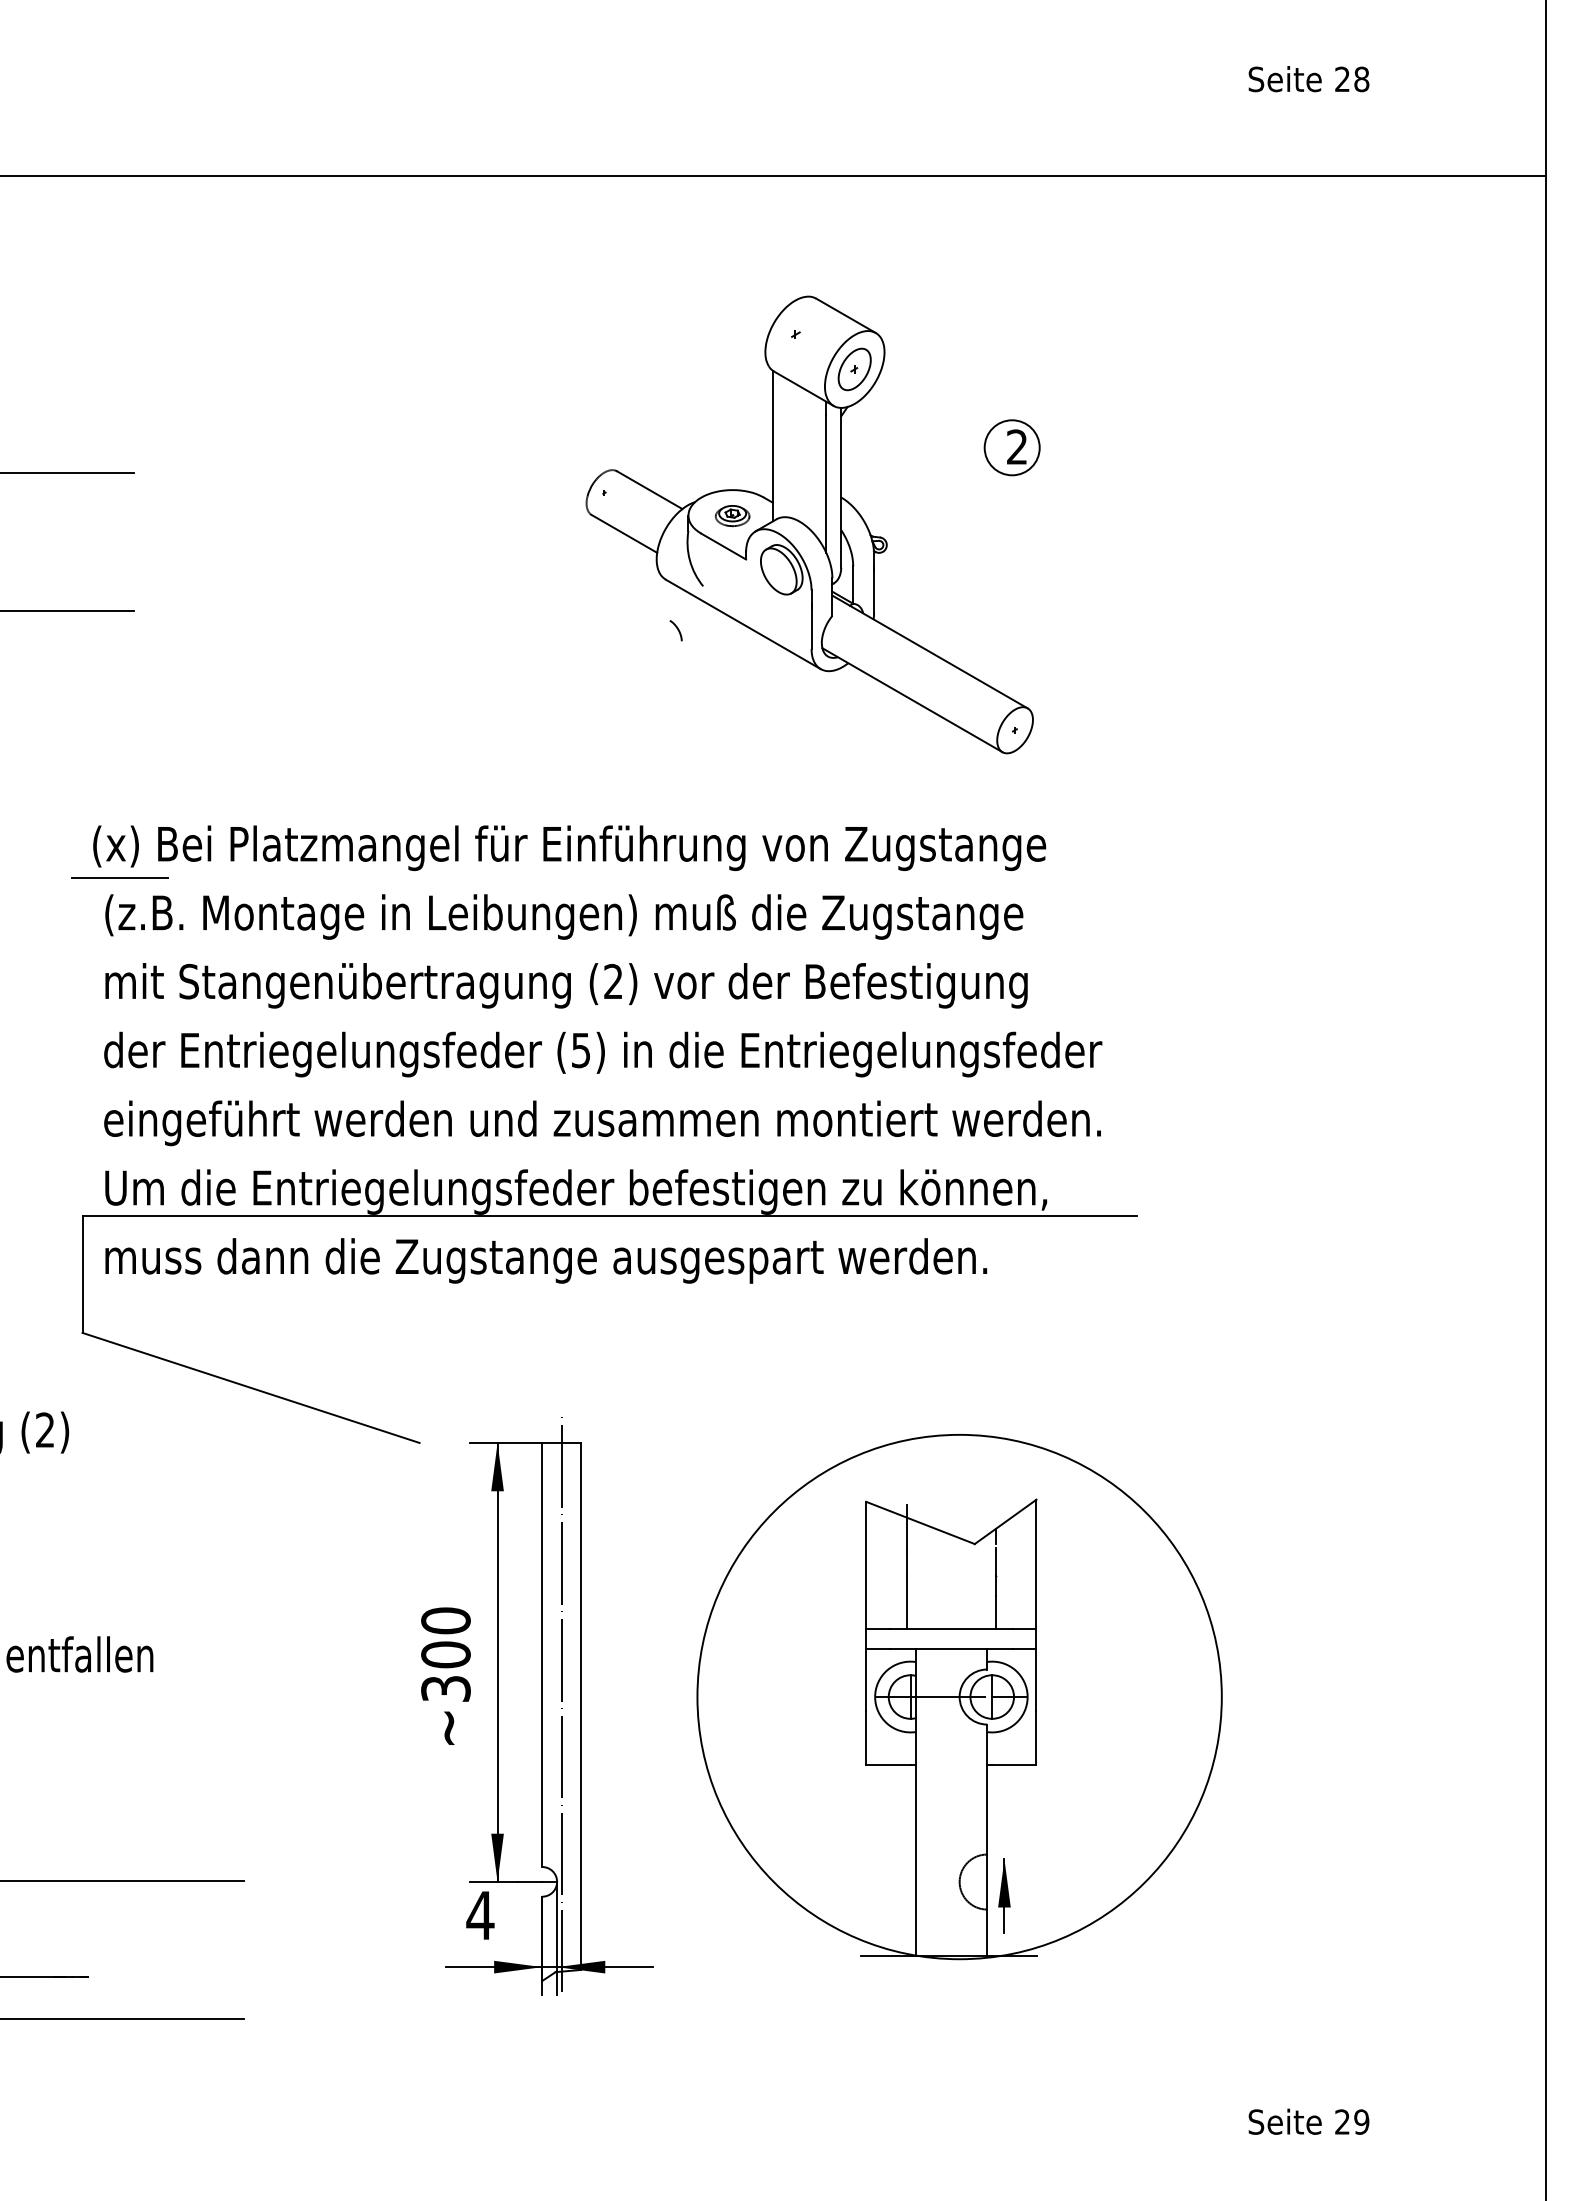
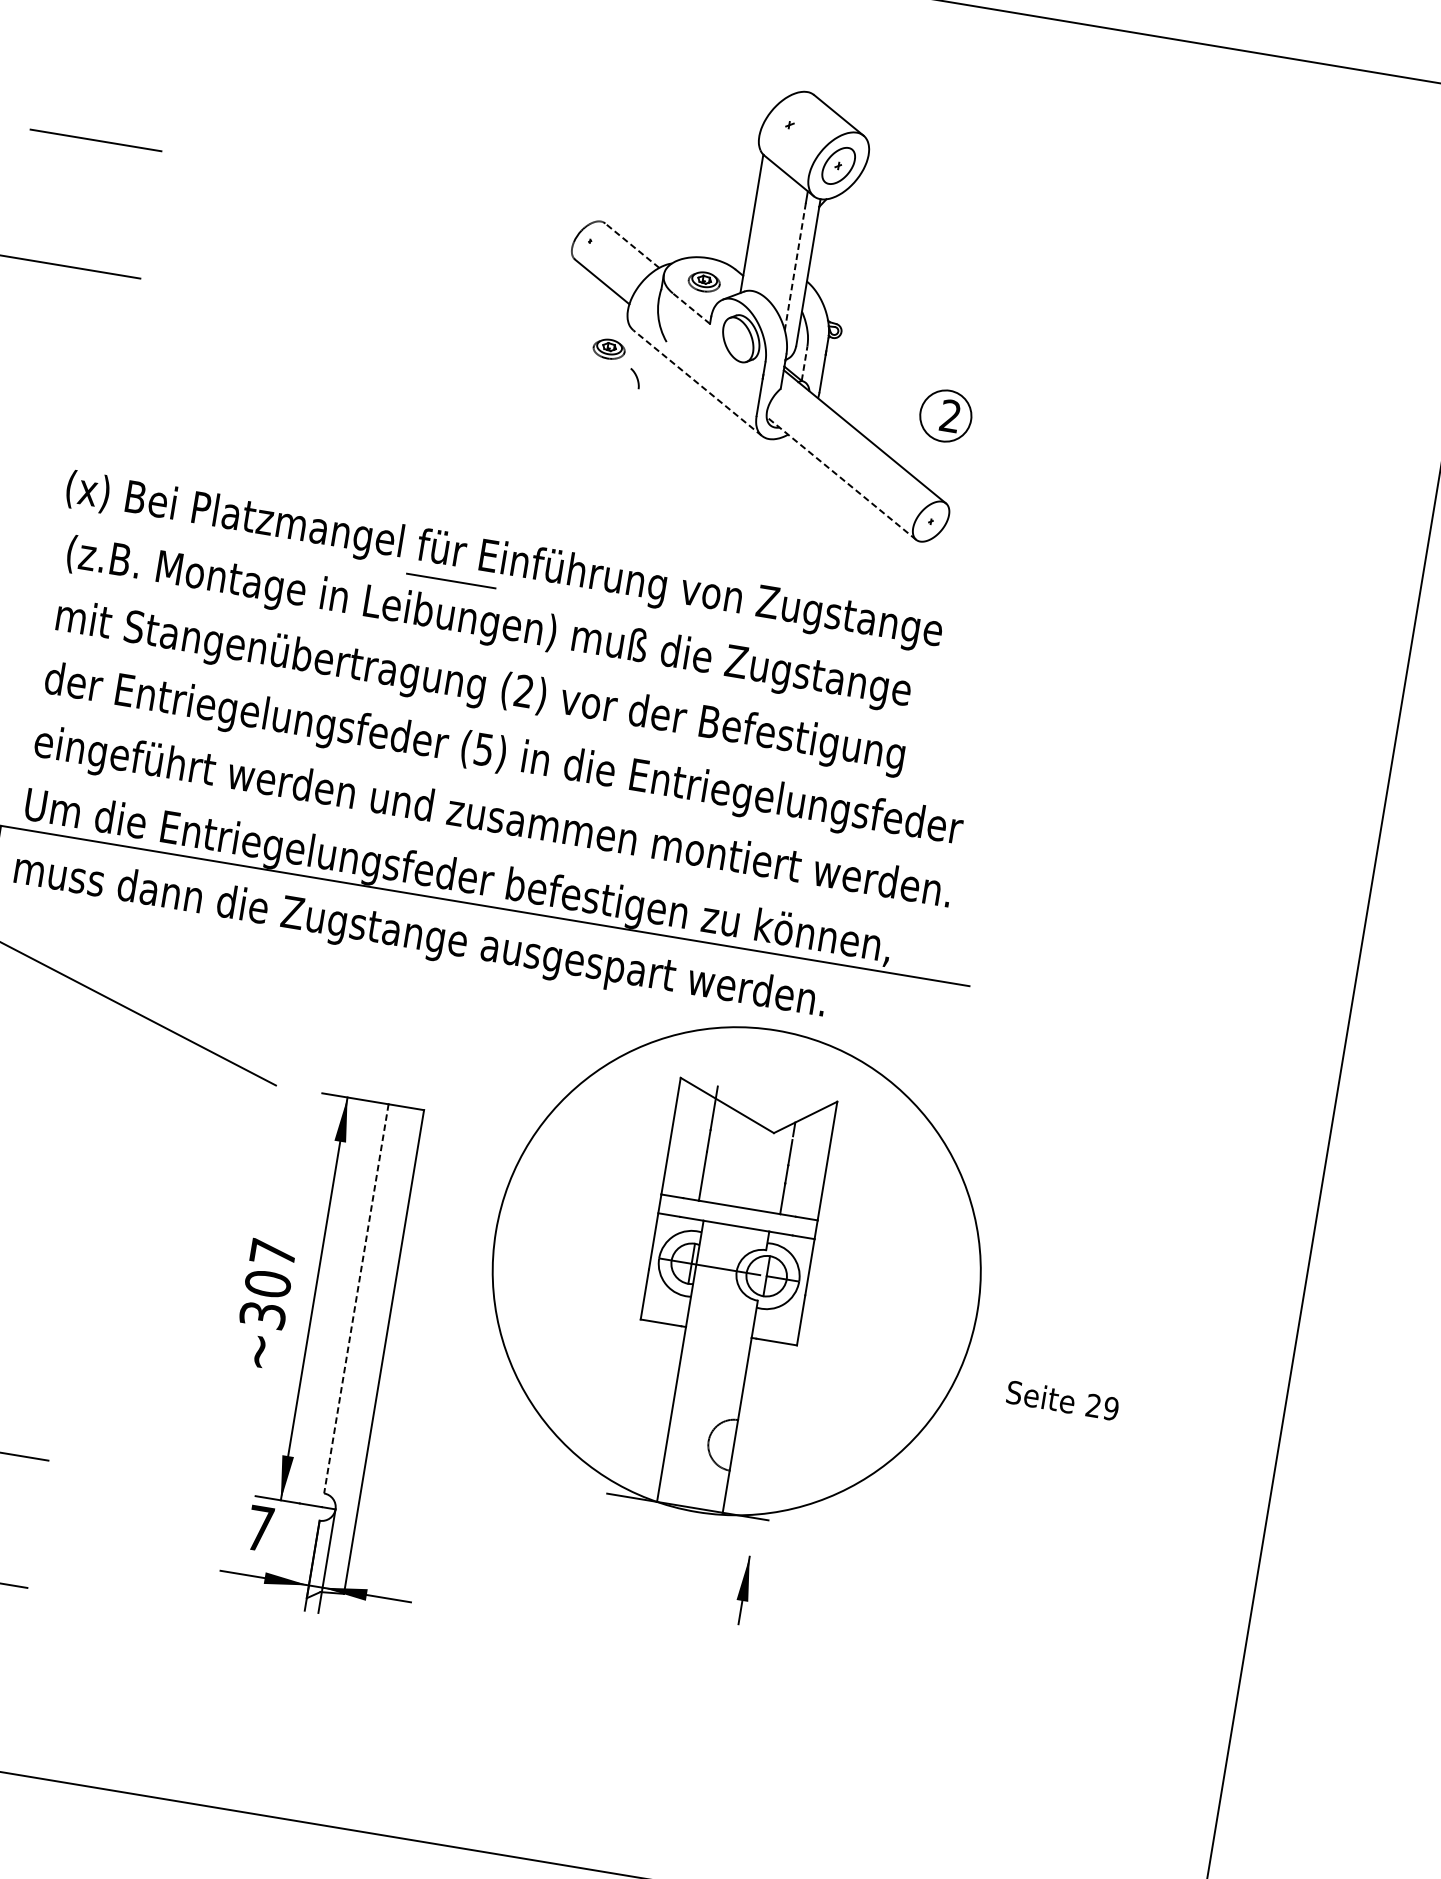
part: (1011, 447) -> (945, 415), moved
line: (826, 484) -> (795, 267), solid -> dashed
line: (649, 490) -> (631, 245), solid -> dashed
line: (723, 546) -> (691, 308), solid -> dashed
line: (853, 585) -> (804, 364), solid -> dashed
part: (643, 604) -> (609, 349), added
line: (742, 624) -> (696, 383), solid -> dashed
line: (912, 700) -> (841, 478), solid -> dashed
line: (119, 877) -> (450, 581), moved
text: (445, 1620) -> (272, 1252), ~300 -> ~307
line: (542, 1655) -> (356, 1299), solid -> dashed
part: (959, 1697) -> (736, 1271), moved
line: (561, 1702) -> (366, 1345), removed
text: (480, 1915) -> (260, 1528), 4 -> 7
text: (1308, 2121) -> (1062, 1400), moved

